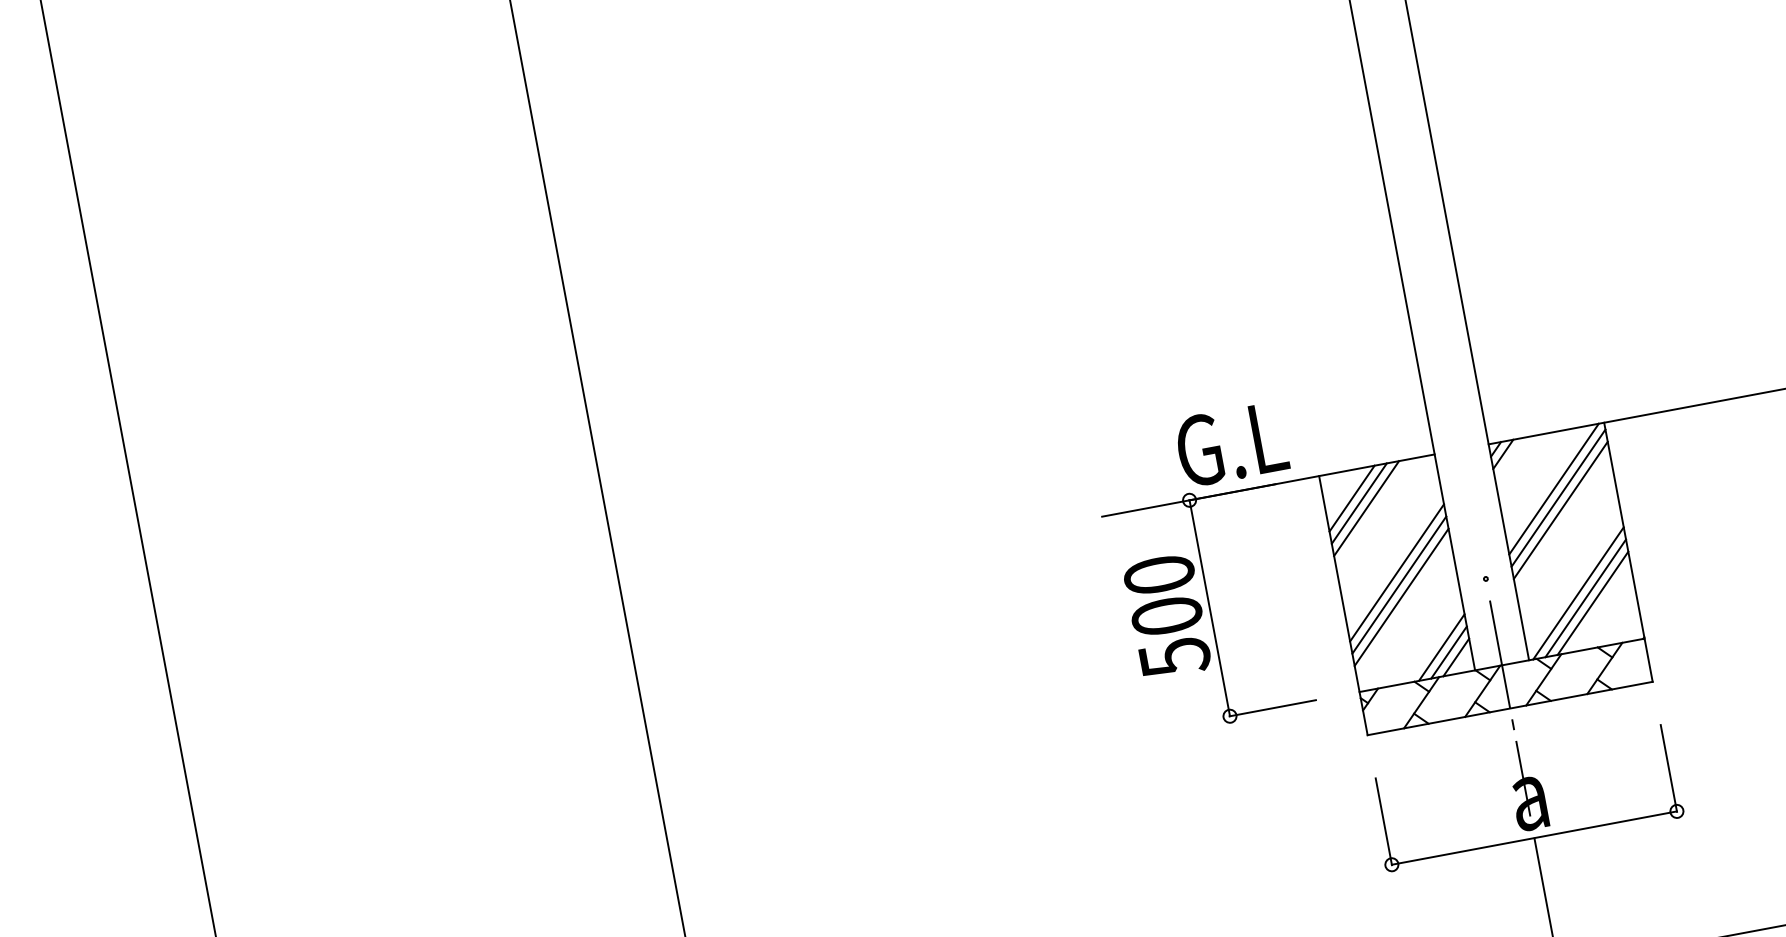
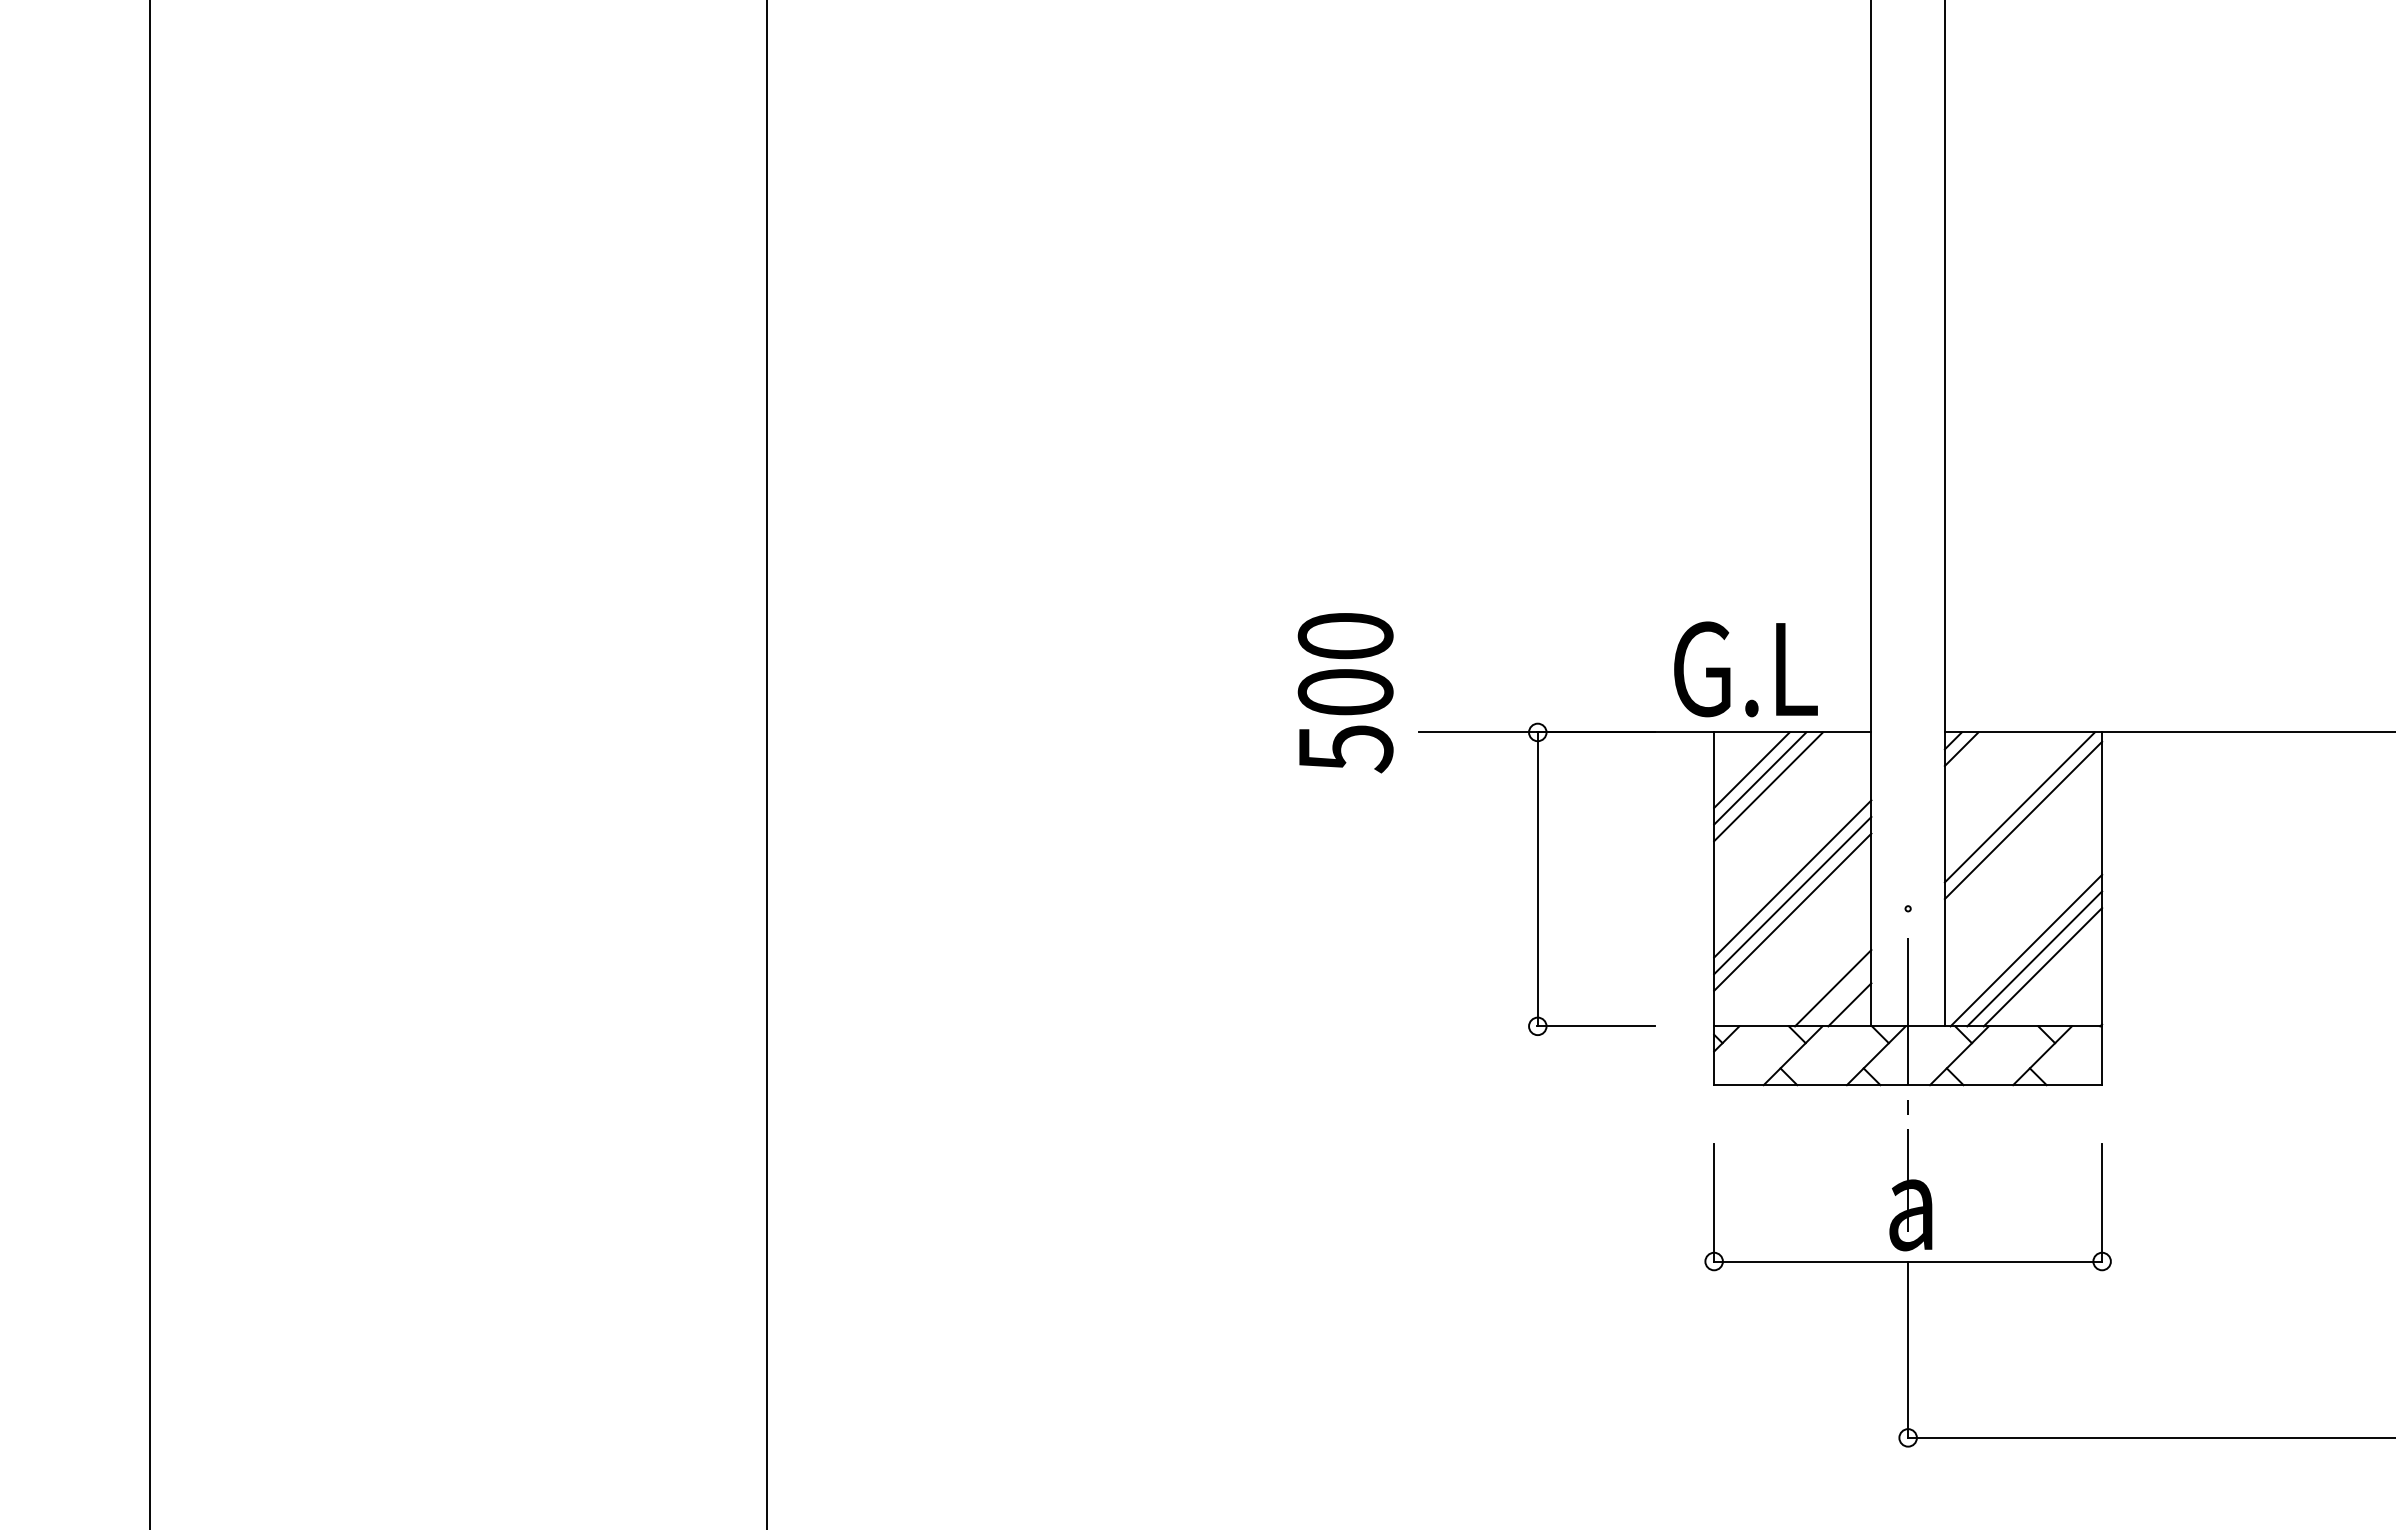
text: (1231, 444) -> (1745, 669), moved
line: (1560, 509) -> (2023, 836), removed
text: (1167, 617) -> (1345, 693), moved
line: (1449, 652) -> (1841, 996), removed

